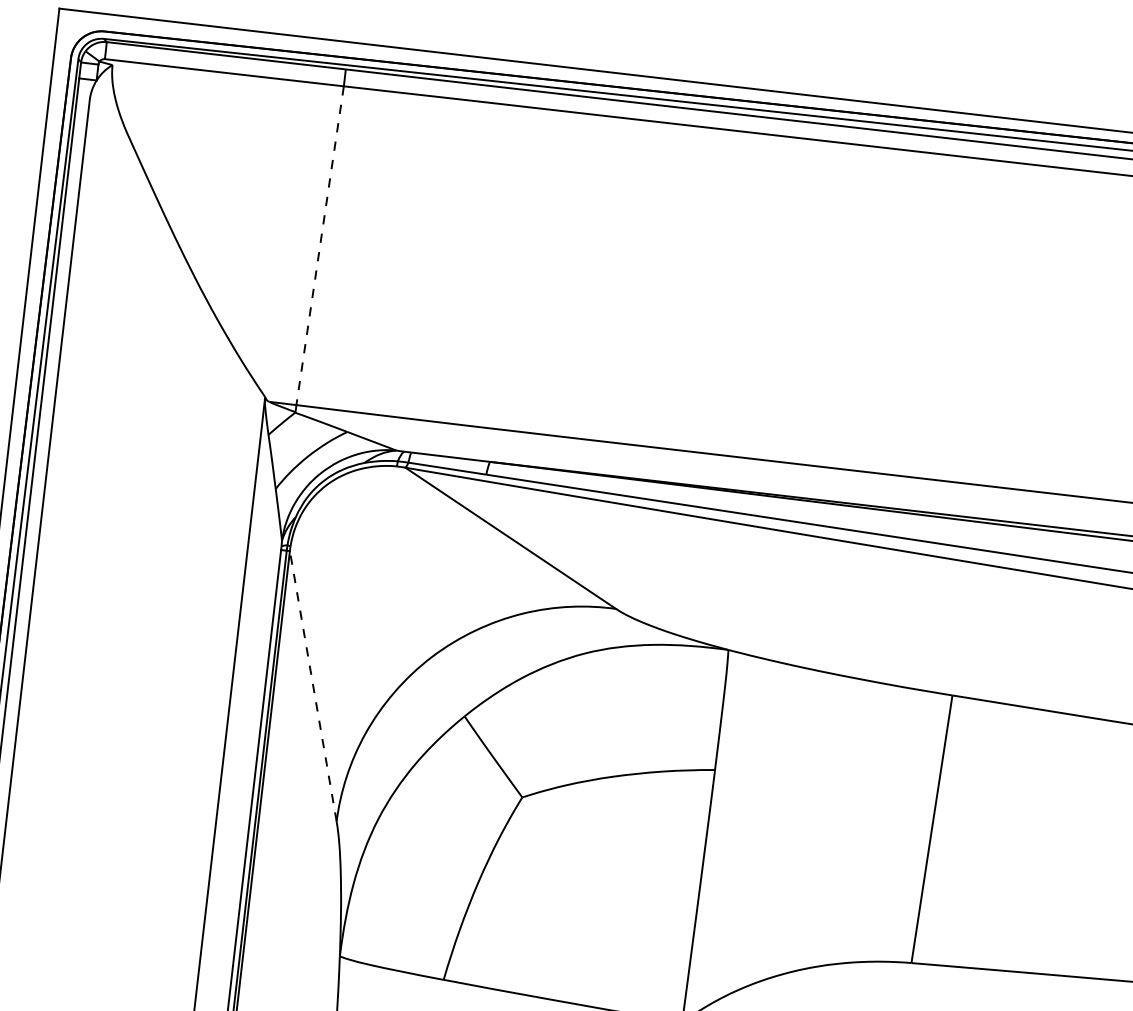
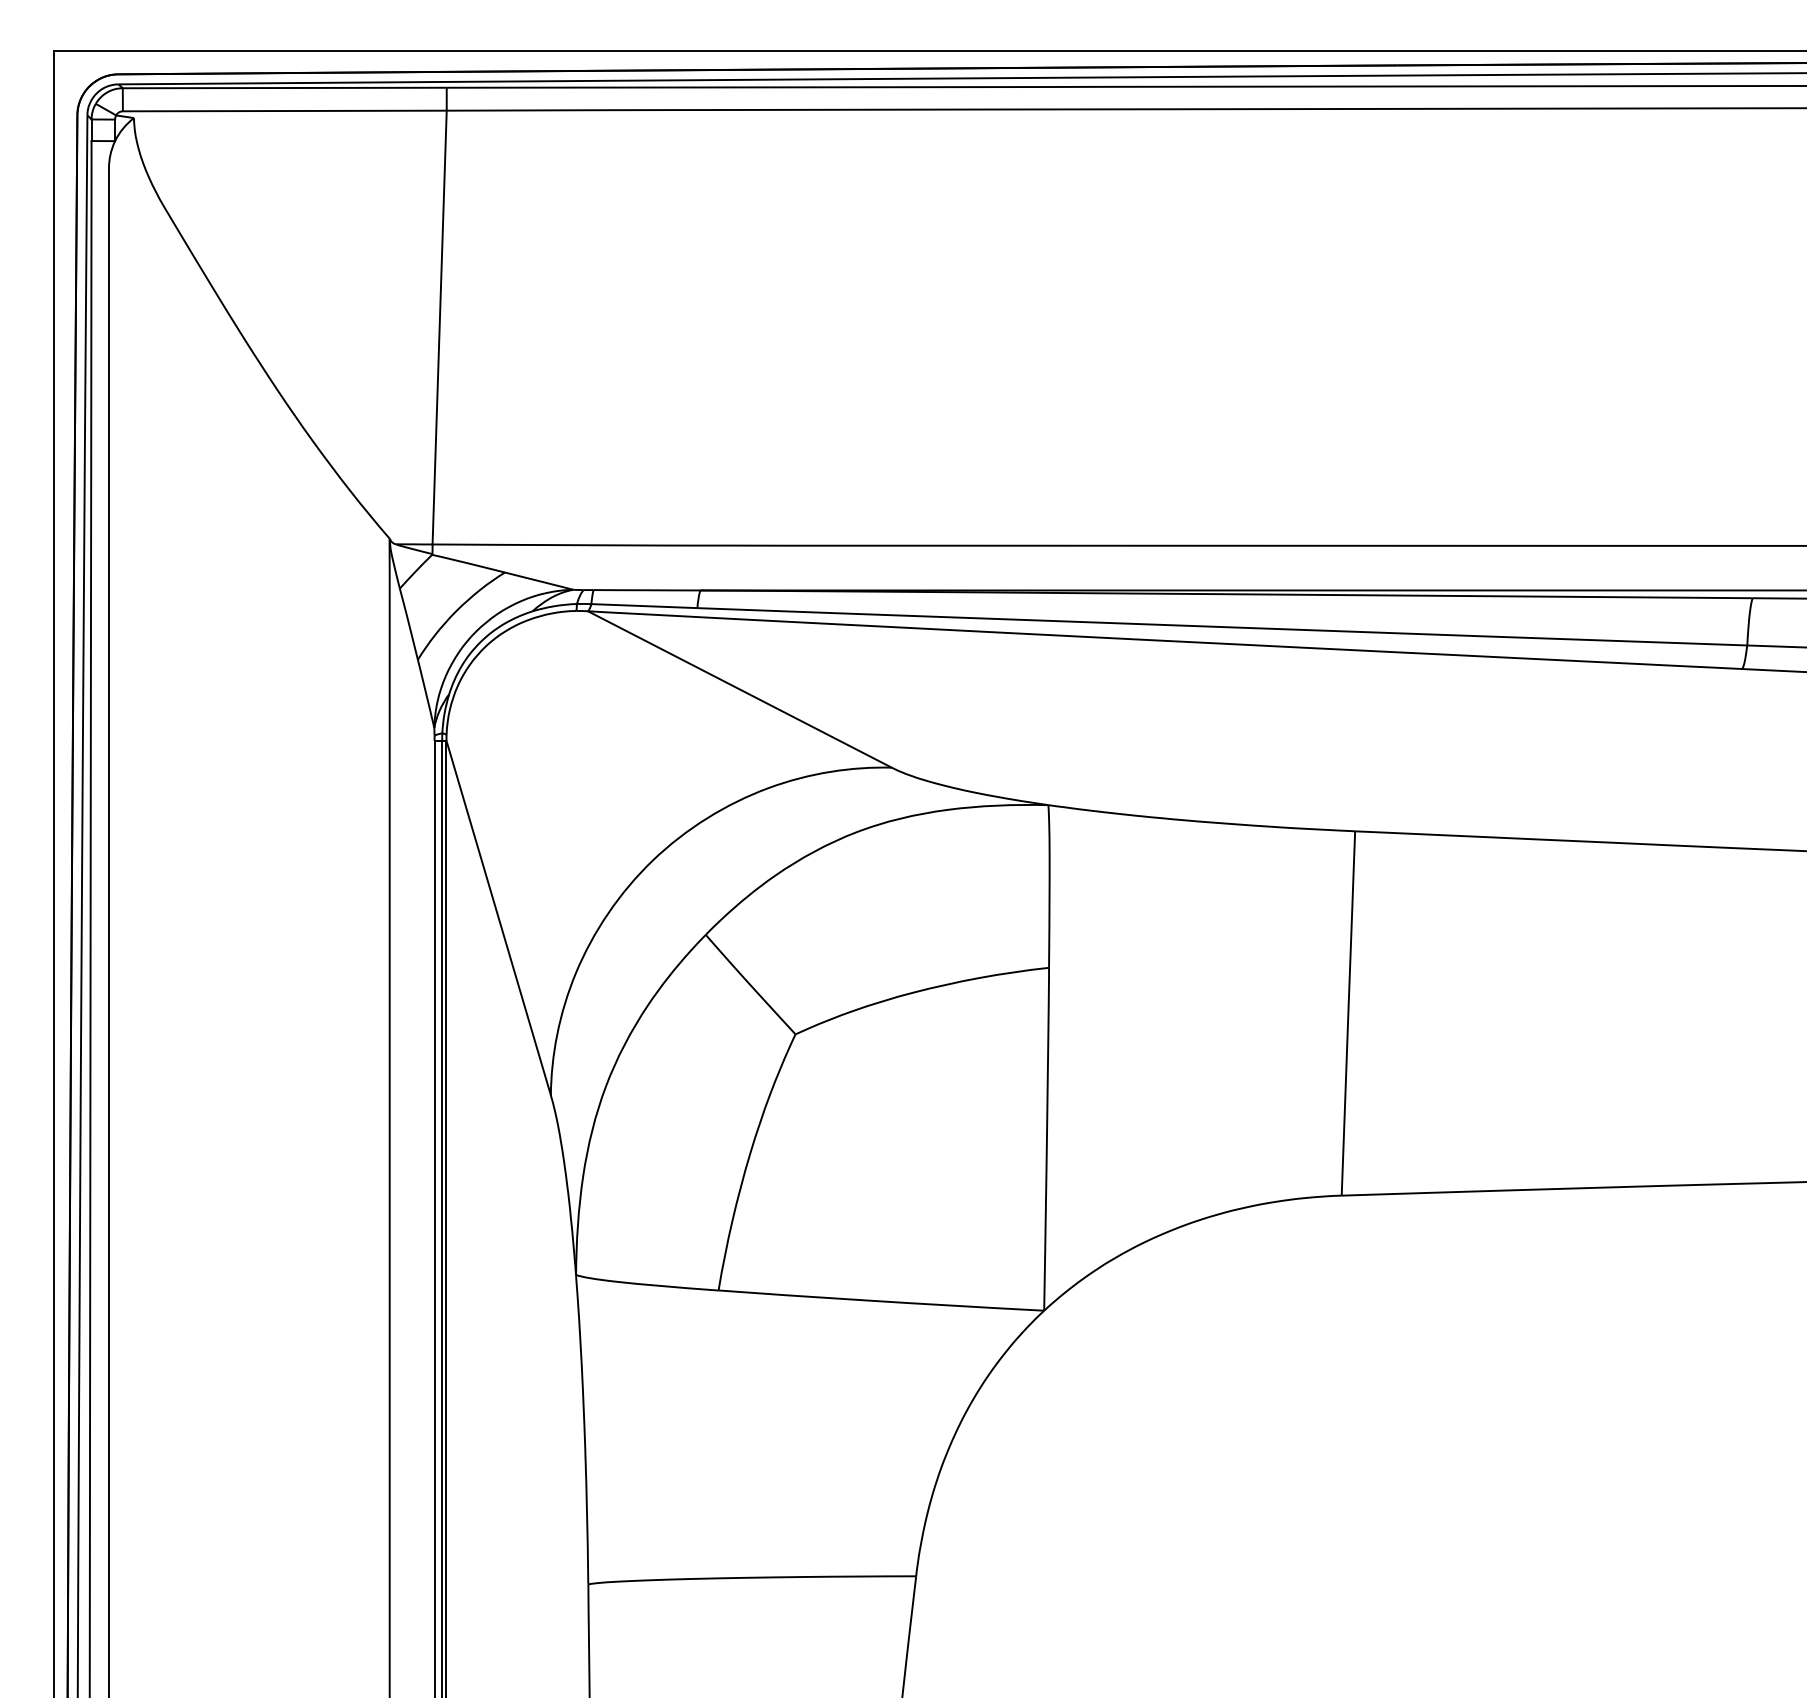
line: (320, 245) -> (439, 327), dashed -> solid
line: (313, 686) -> (498, 918), dashed -> solid

